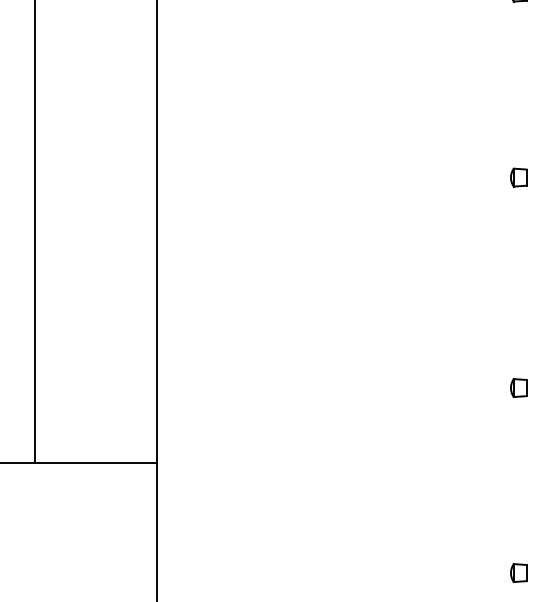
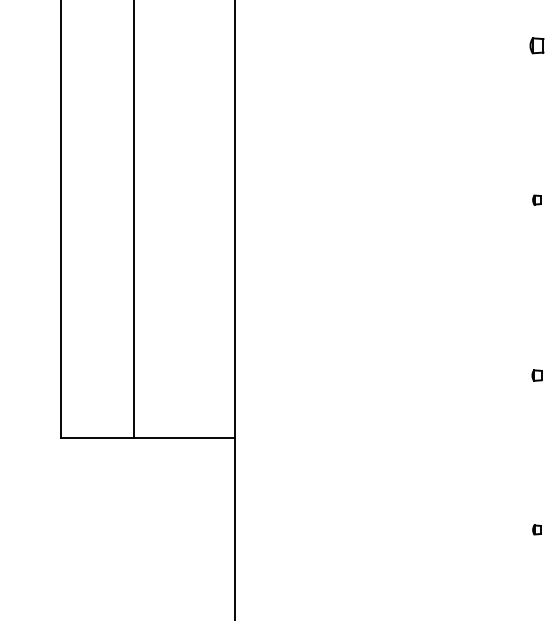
part: (518, 176) -> (536, 199), size x0.6
part: (518, 387) -> (536, 375), size x0.7
part: (518, 572) -> (536, 529), size x0.6

